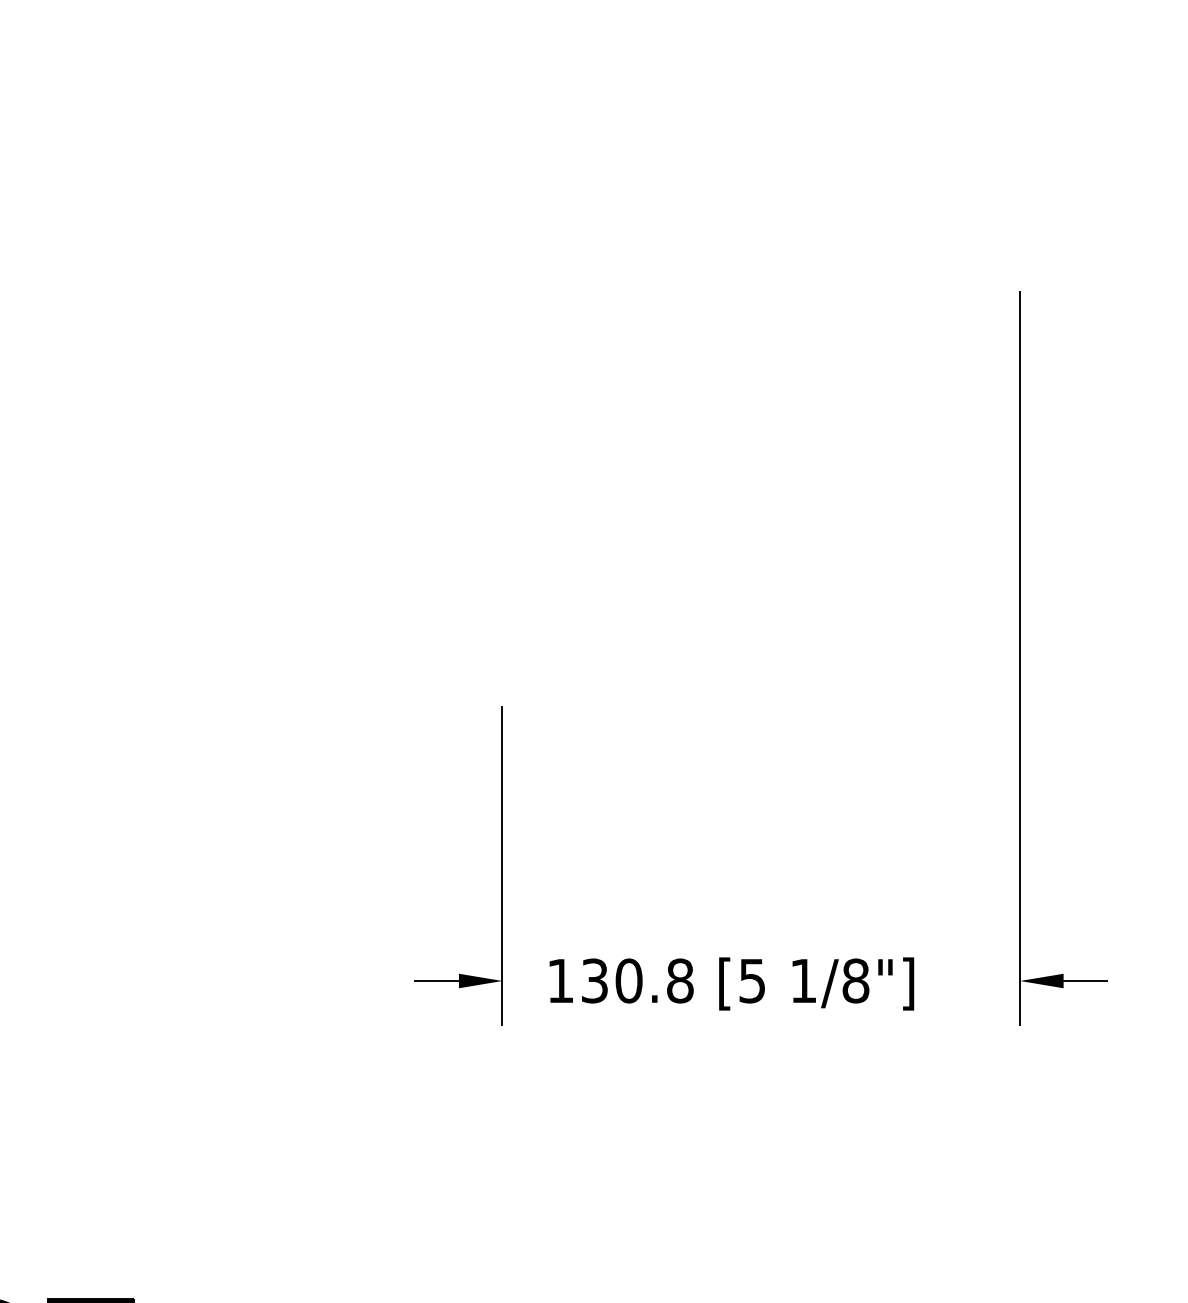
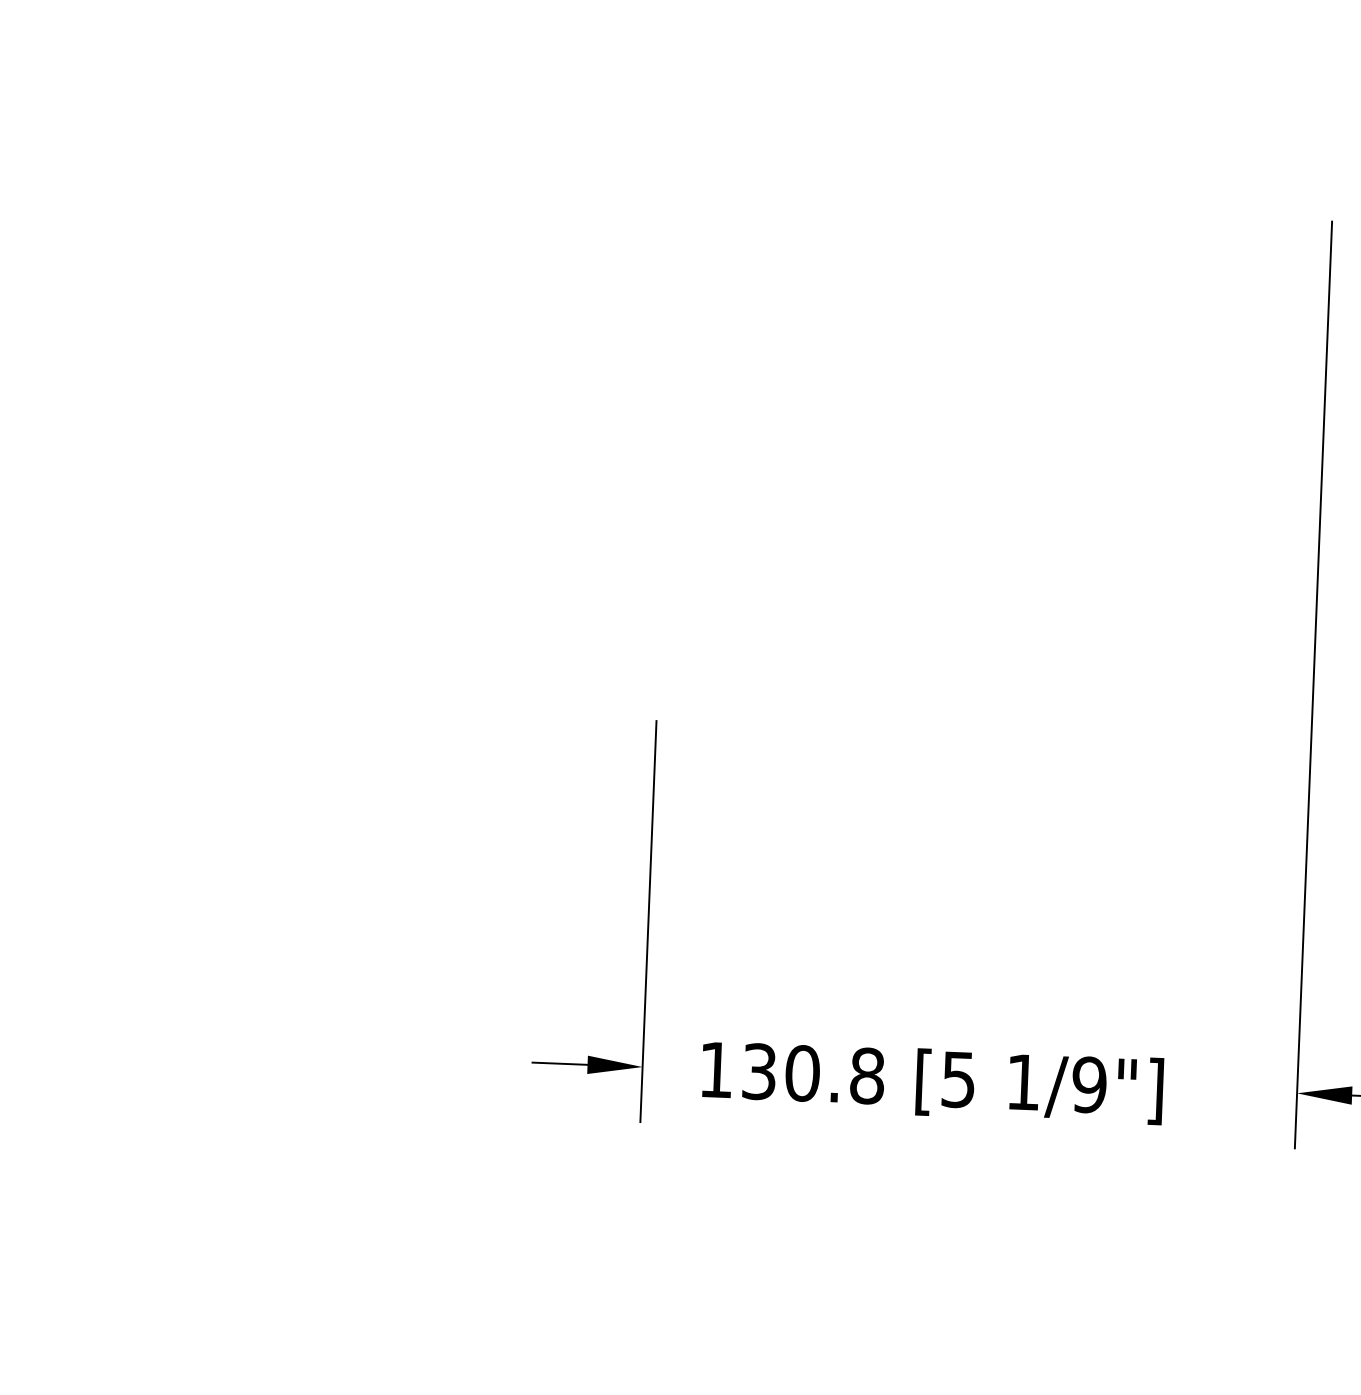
text: (855, 980) -> (1088, 1084), 1/8"] -> 1/9"]

